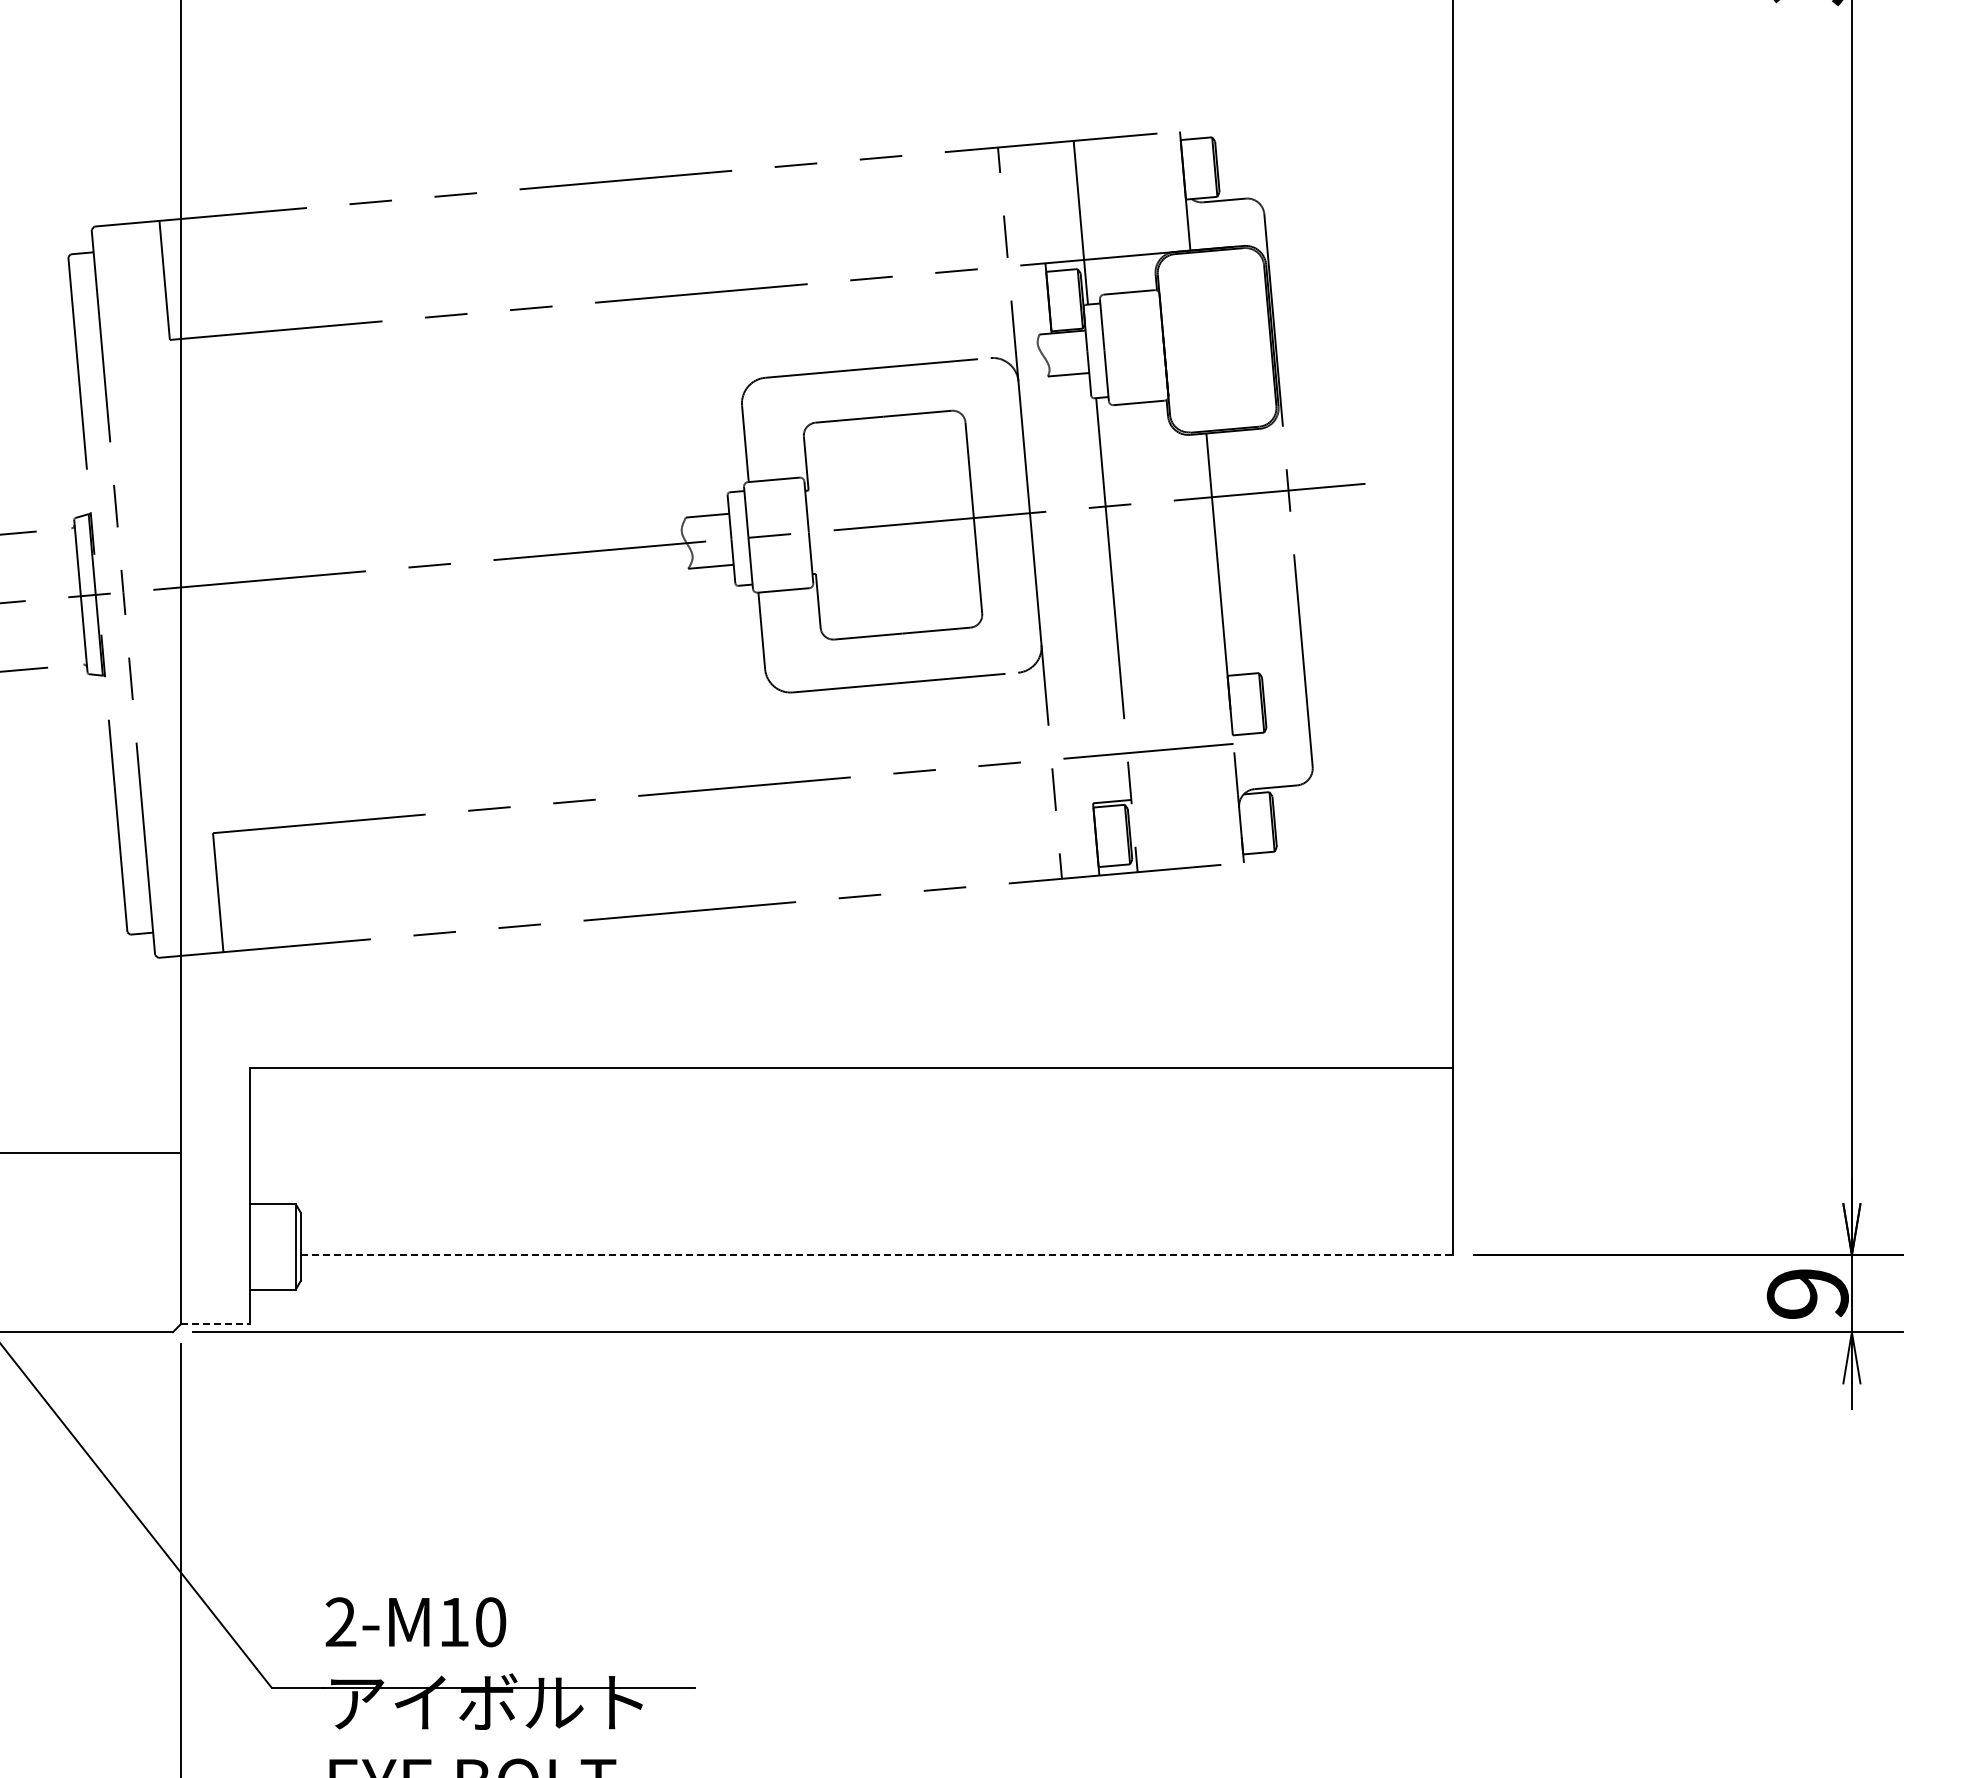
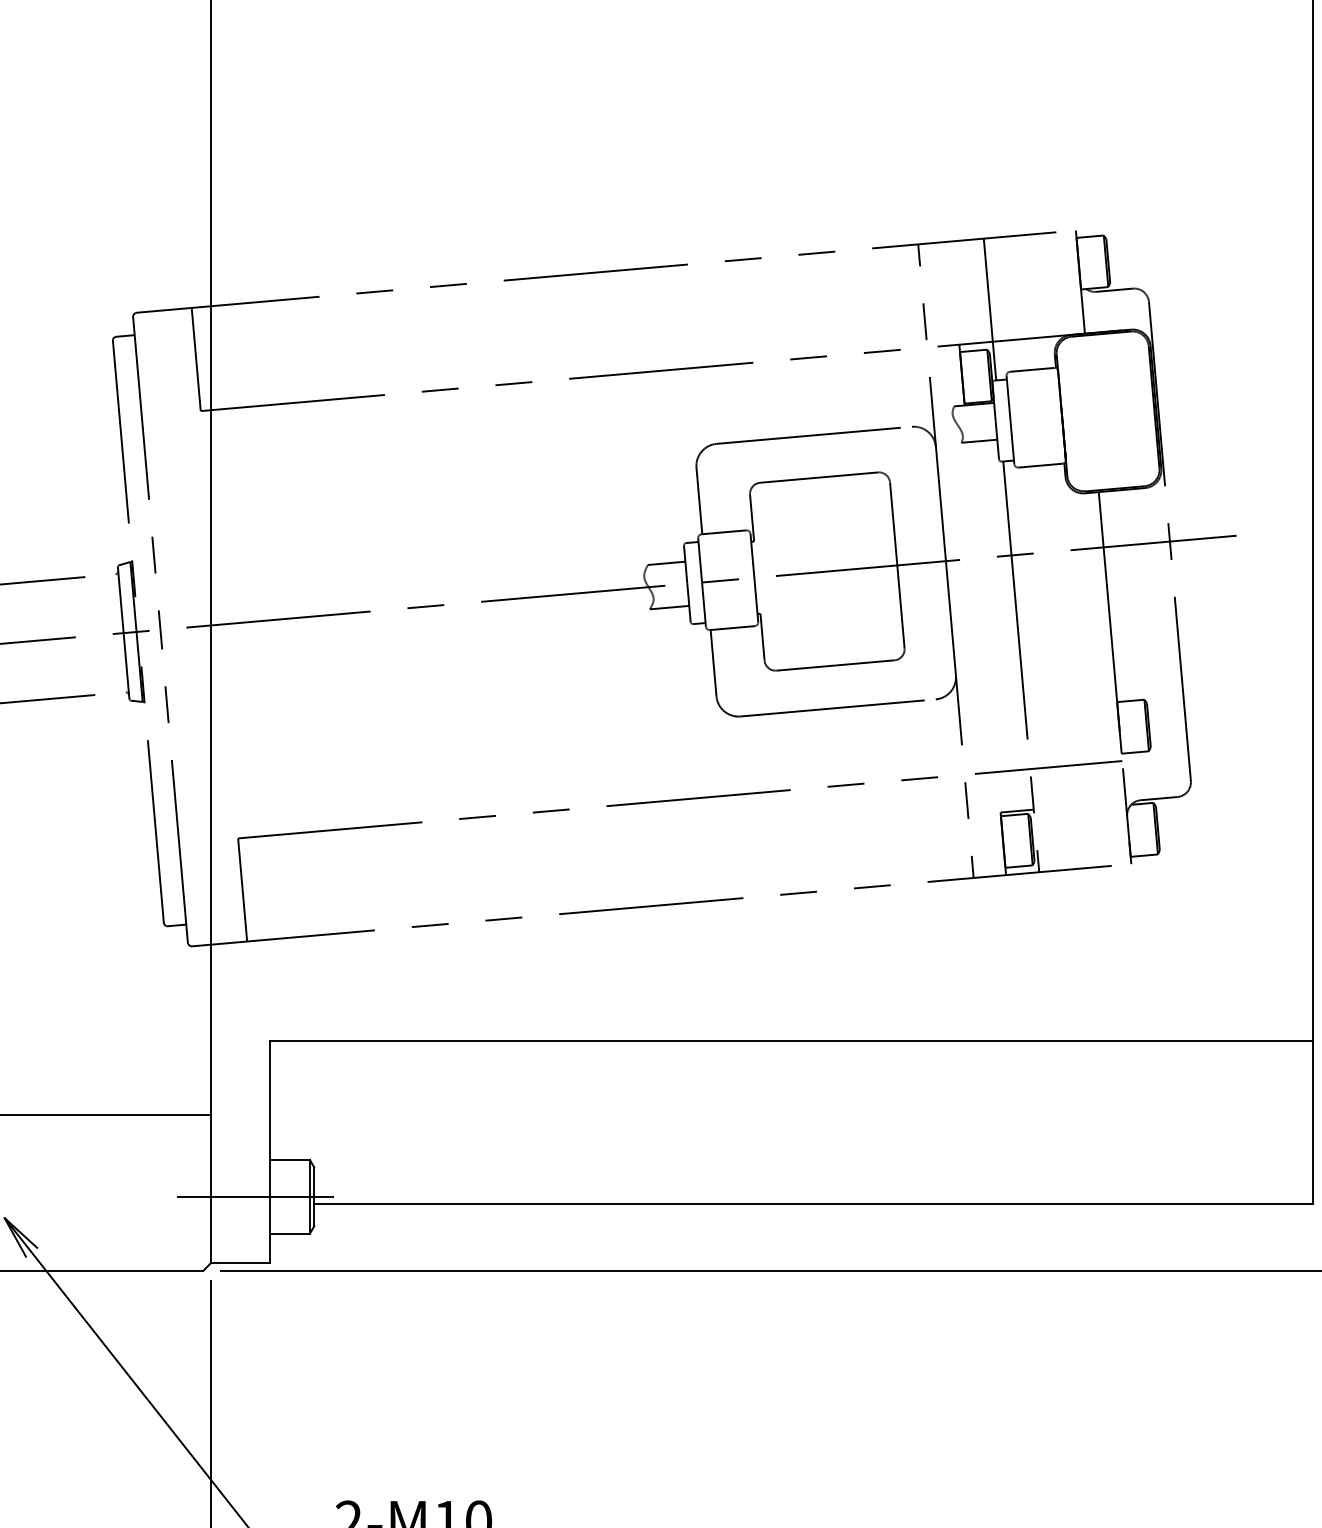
line: (232, 1246) -> (255, 1196), added
line: (877, 1255) -> (813, 1204), dashed -> solid
line: (216, 1323) -> (241, 1263), dashed -> solid

